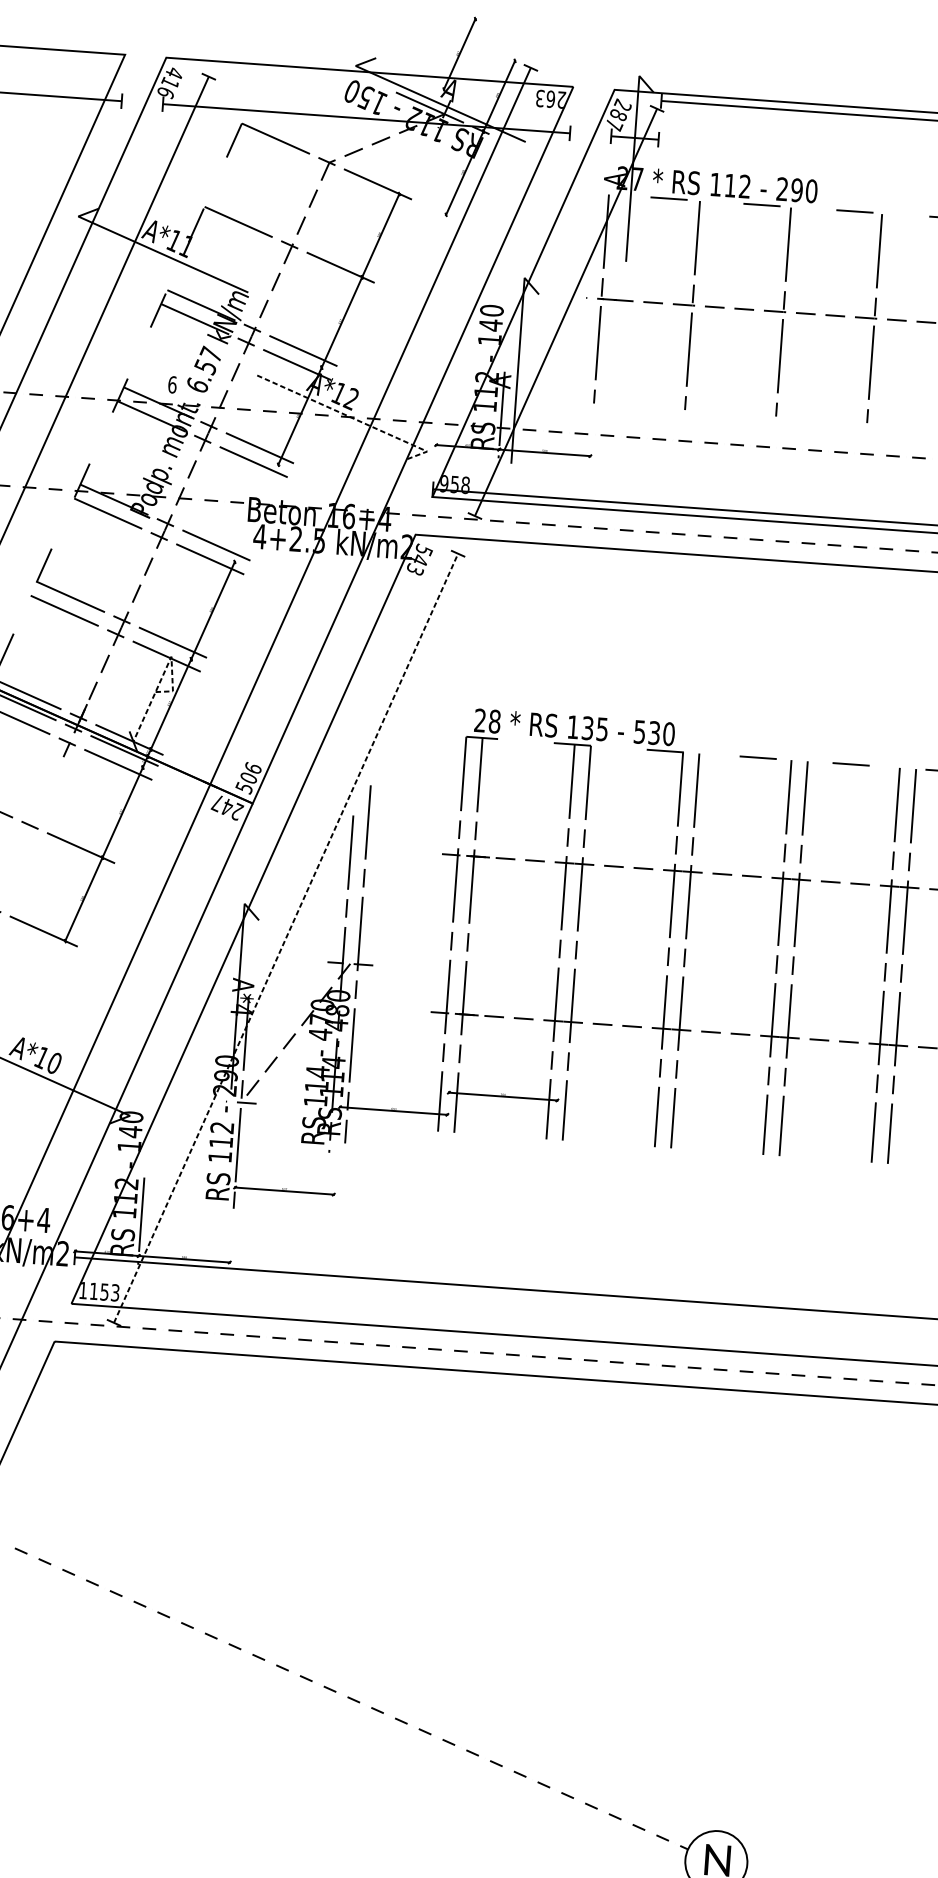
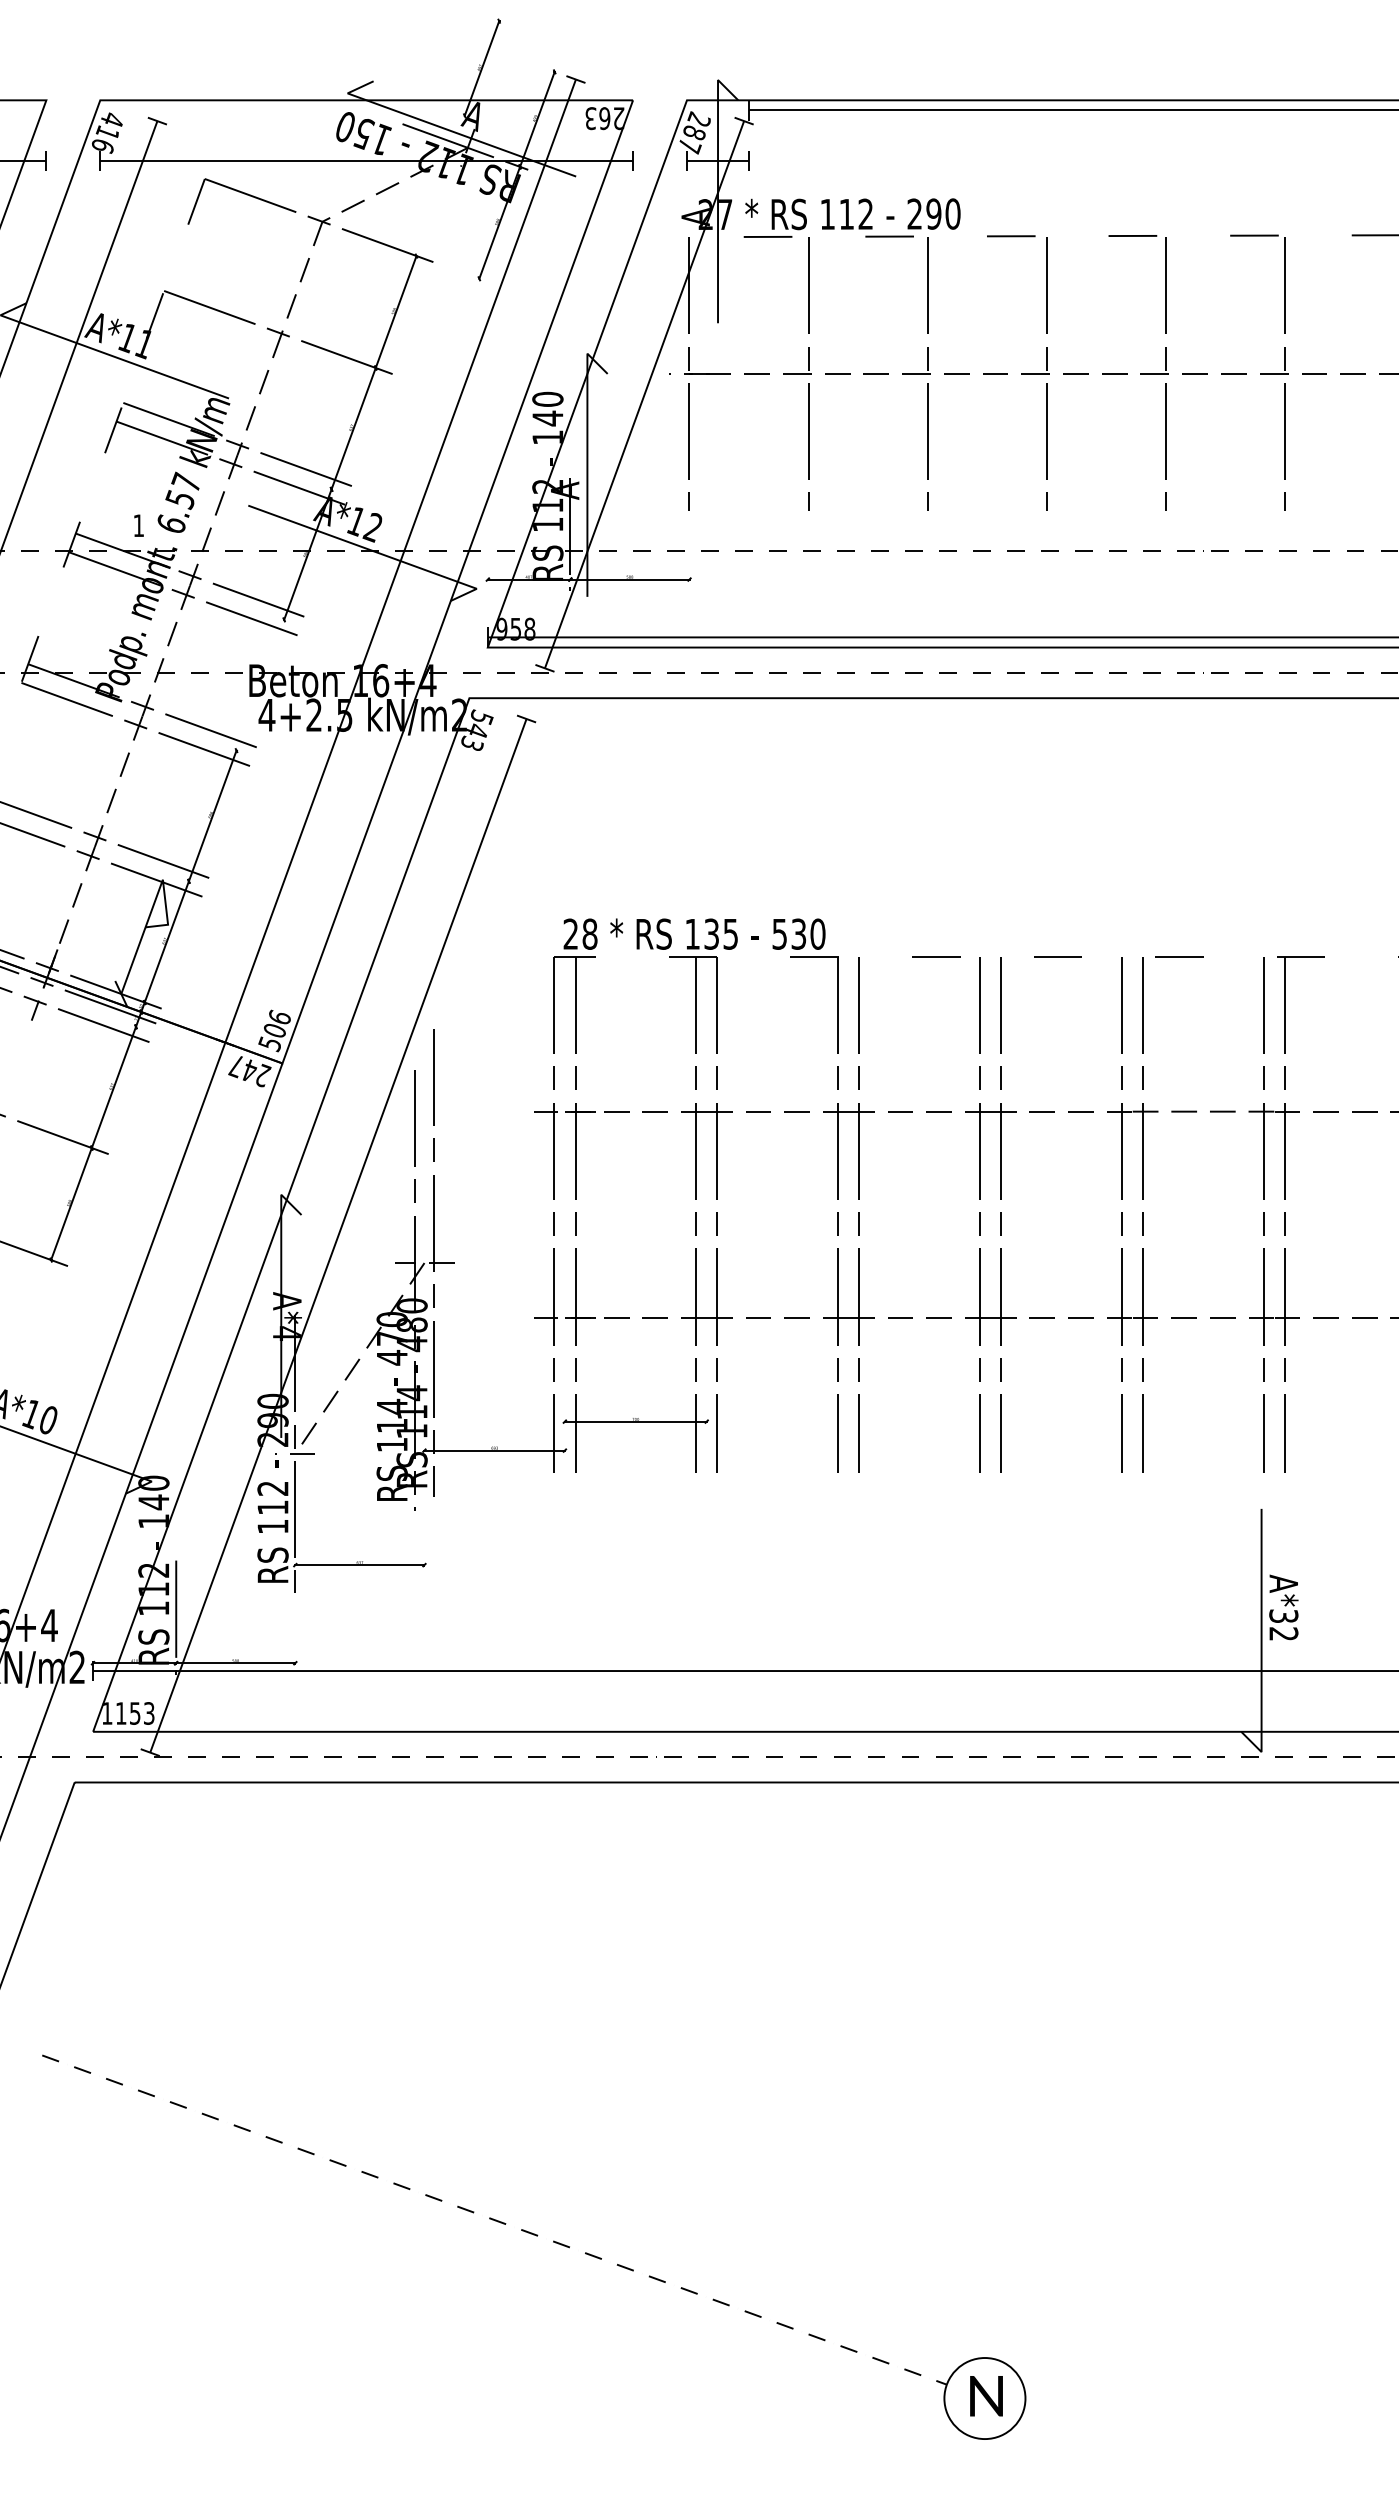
text: (172, 384) -> (138, 525), 6 -> 1
line: (352, 418) -> (376, 552), dashed -> solid
line: (163, 675) -> (154, 904), dashed -> solid
line: (286, 938) -> (338, 1235), dashed -> solid

